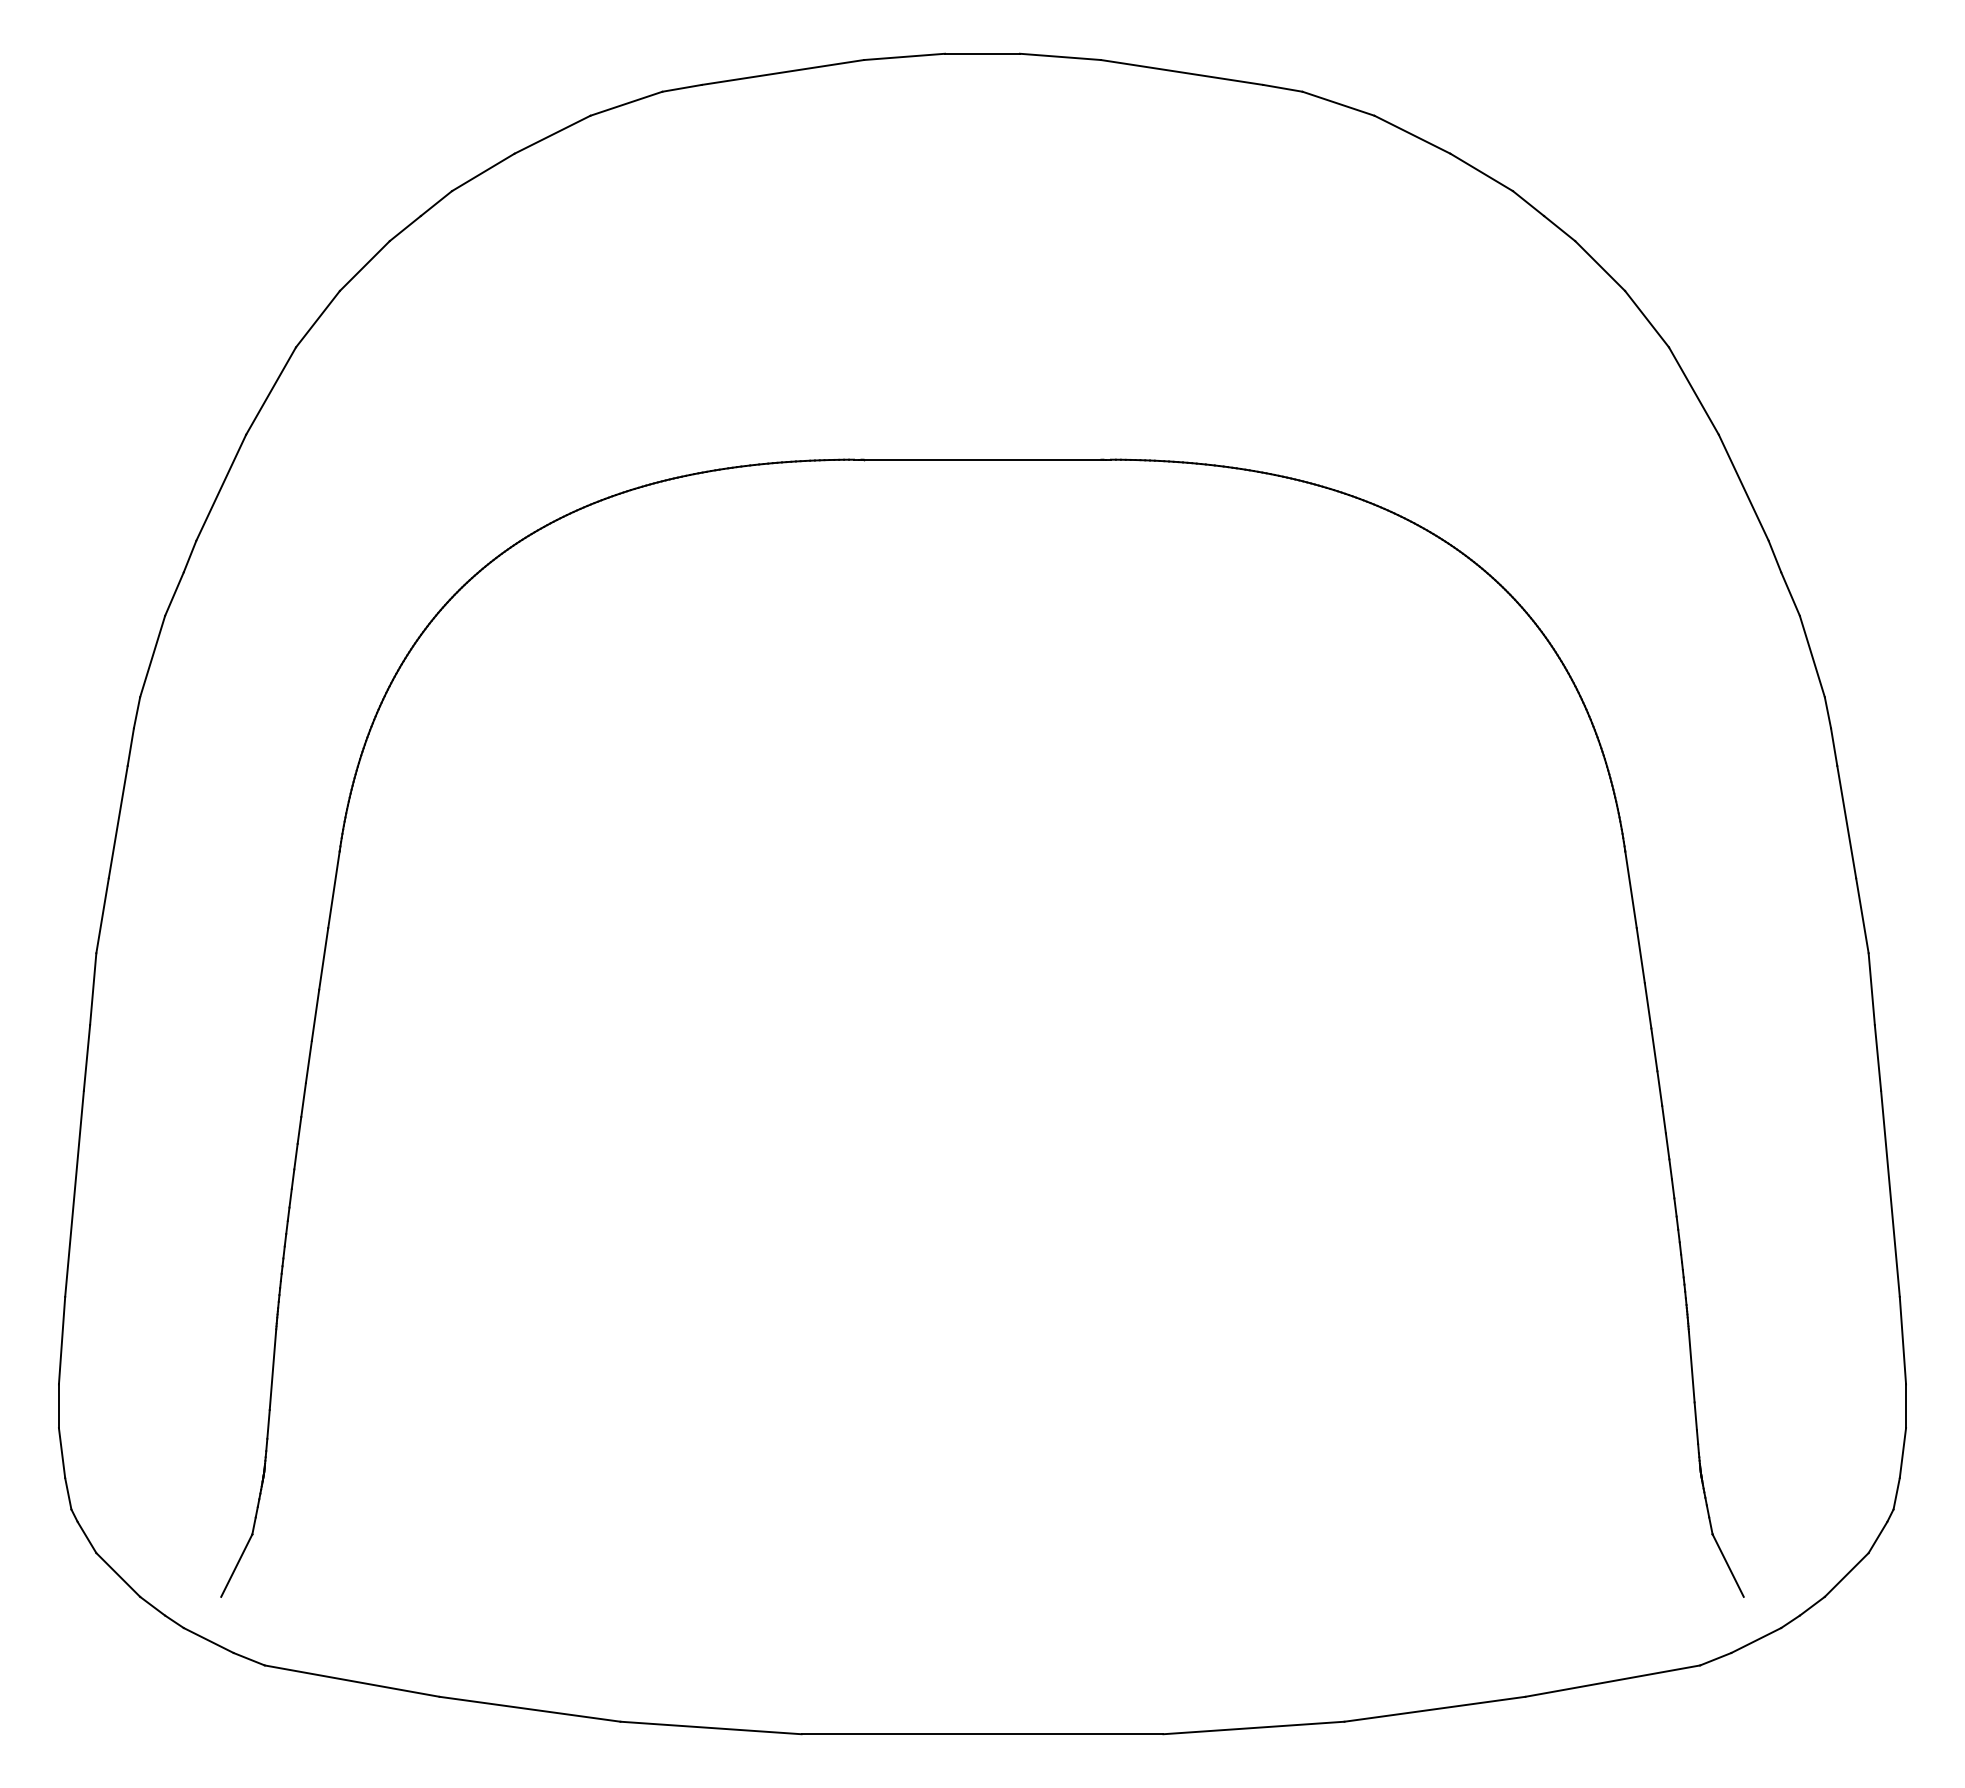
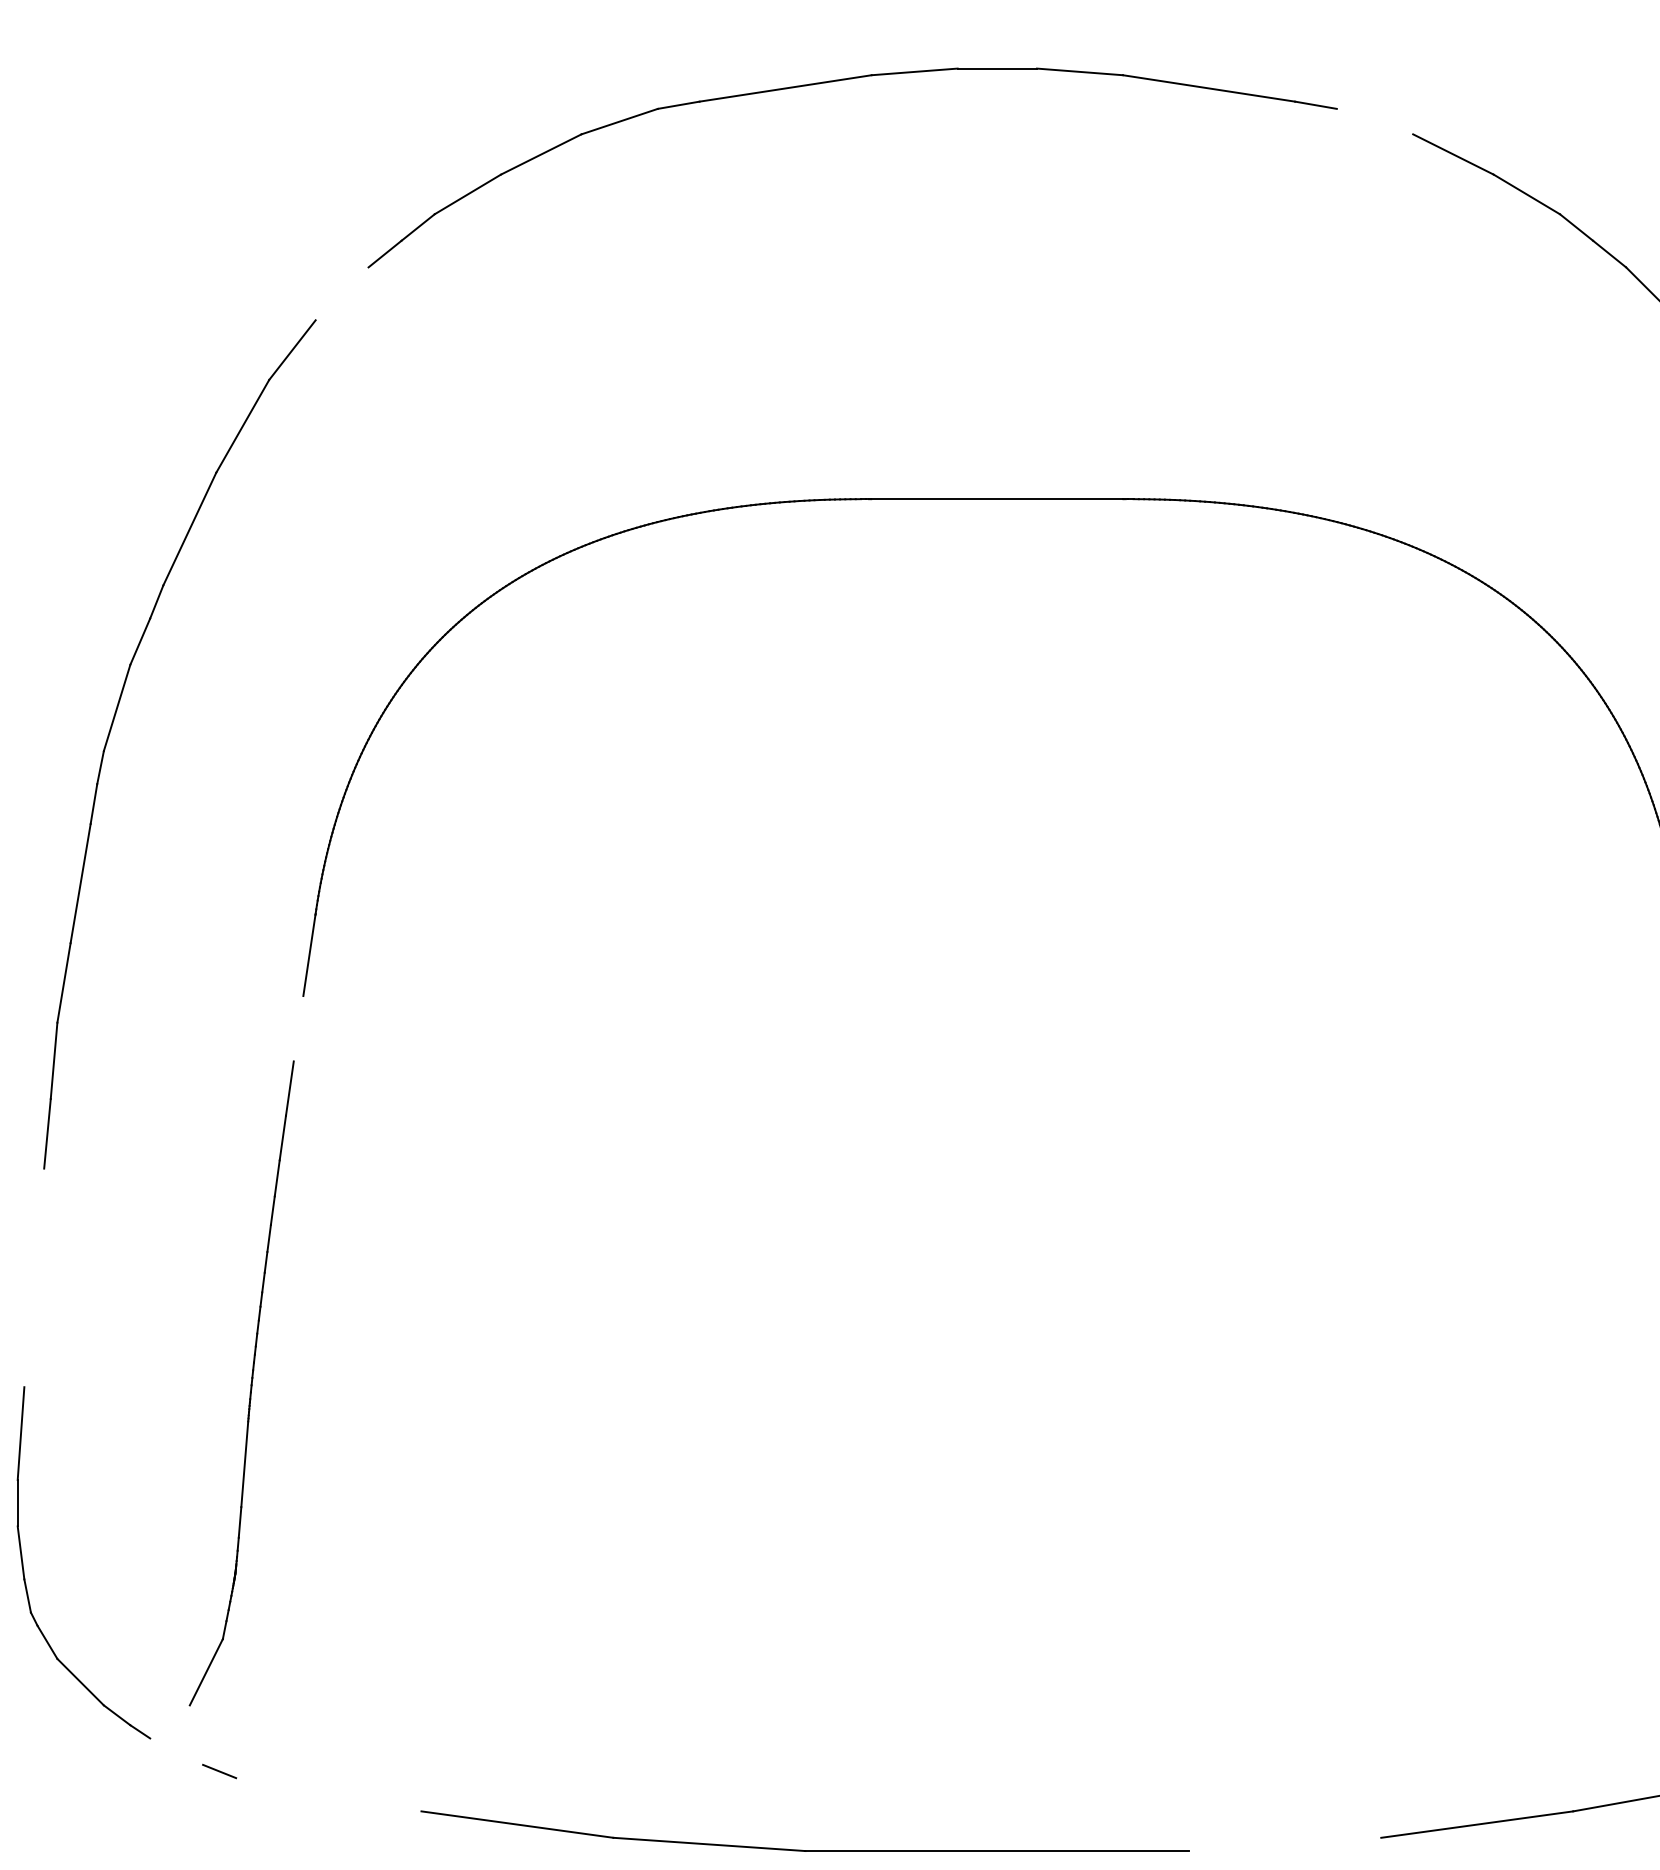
line: (1338, 103) -> (1374, 121), removed
line: (364, 266) -> (341, 294), removed
line: (323, 958) -> (298, 1028), removed
line: (74, 1193) -> (34, 1277), removed
line: (208, 1640) -> (176, 1751), removed
line: (351, 1680) -> (328, 1794), removed
line: (1253, 1727) -> (1284, 1843), removed

